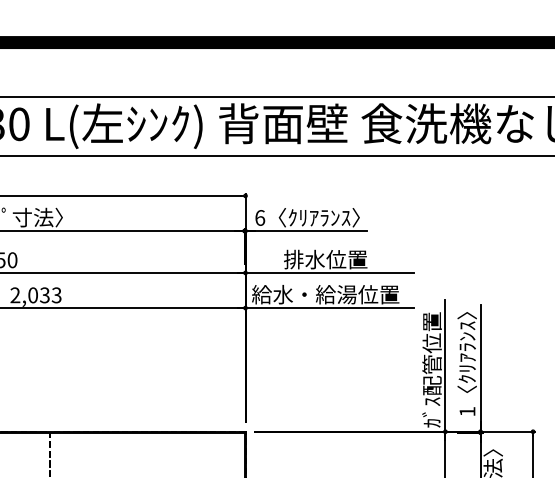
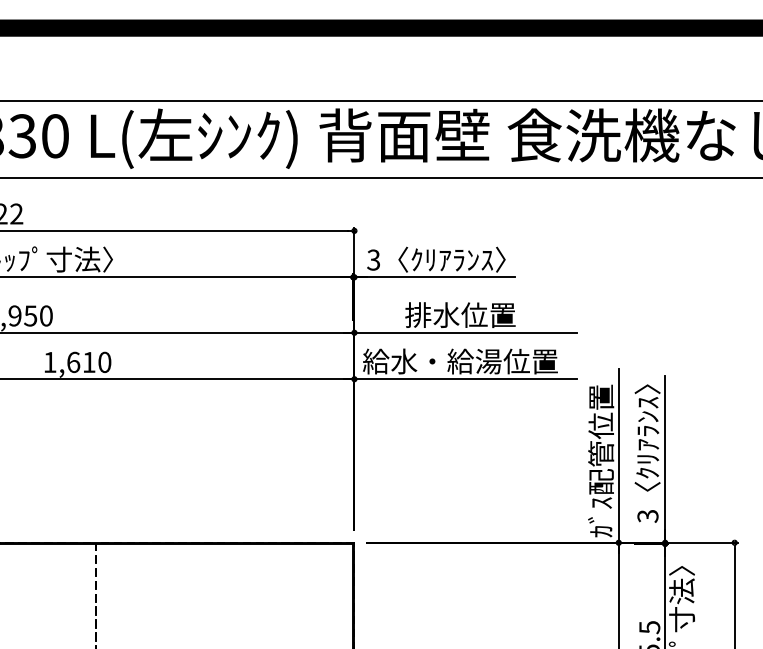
text: (259, 217) -> (373, 259), 6 -> 3
text: (36, 295) -> (77, 362), 2,033 -> 1,610
text: (467, 411) -> (647, 516), 1 -> 3

